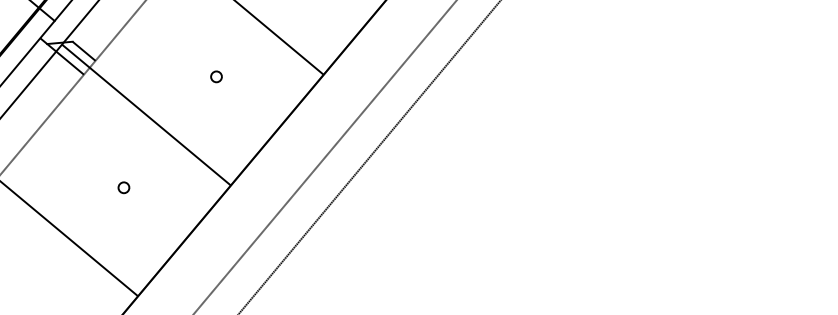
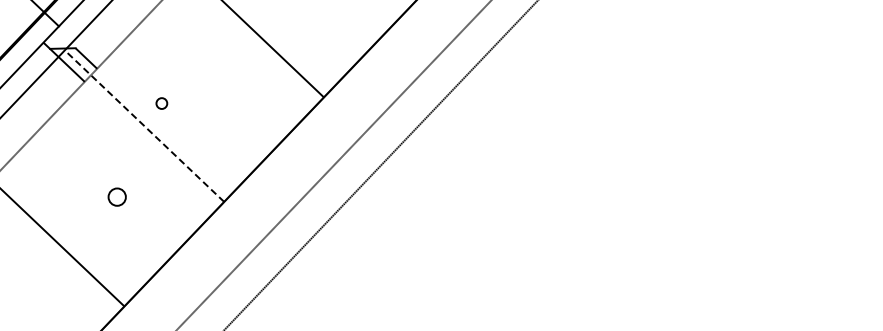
circle: (216, 76) -> (161, 103), moved
line: (146, 115) -> (144, 126), solid -> dashed
circle: (124, 188) -> (117, 197), size x1.6

